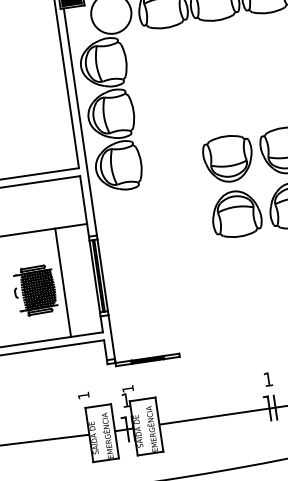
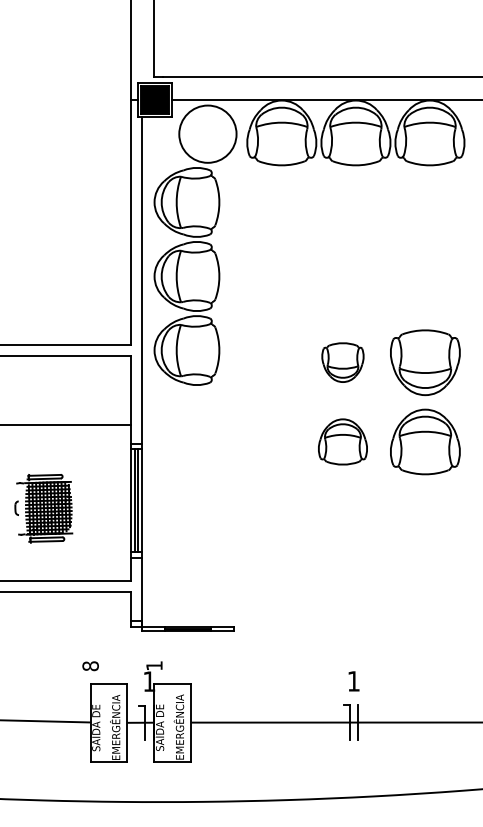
part: (228, 158) -> (342, 362), size x0.6
part: (236, 213) -> (342, 441), size x0.7
line: (62, 283) -> (84, 503), removed
text: (83, 395) -> (90, 666), 1 -> 8

